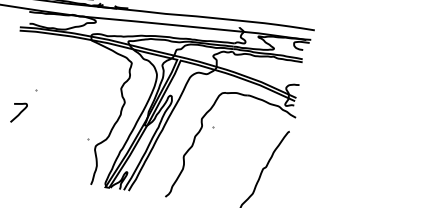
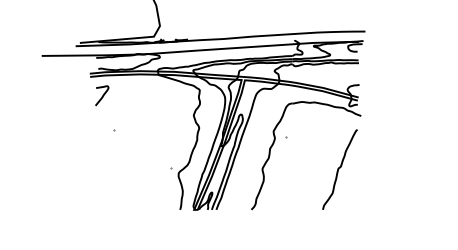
curve: (19, 112) -> (102, 95), moved

